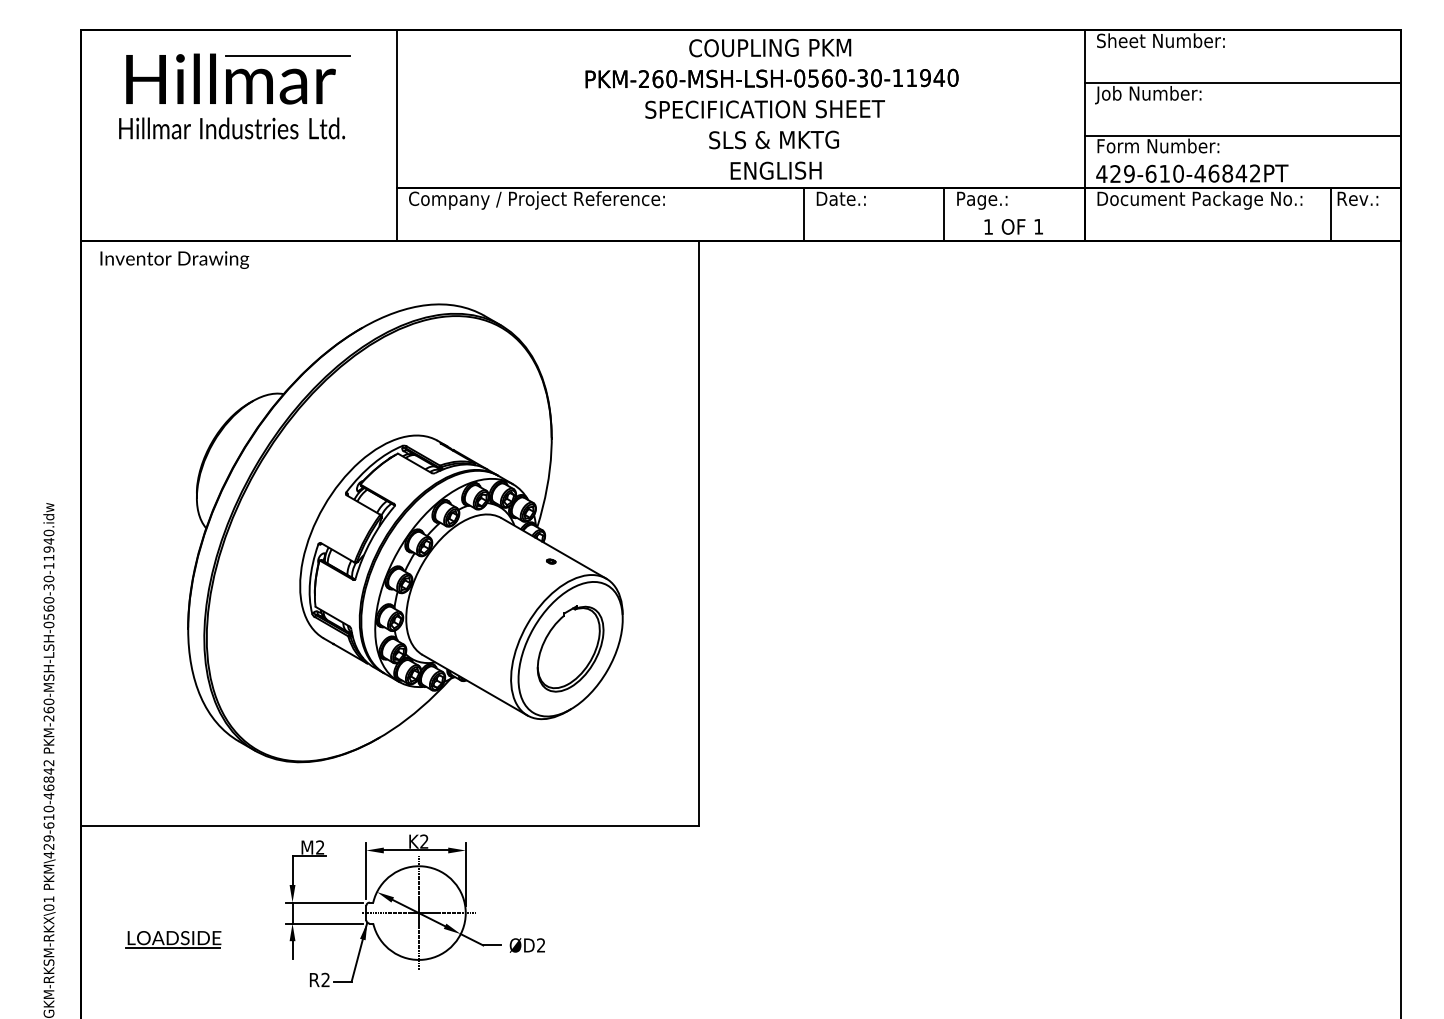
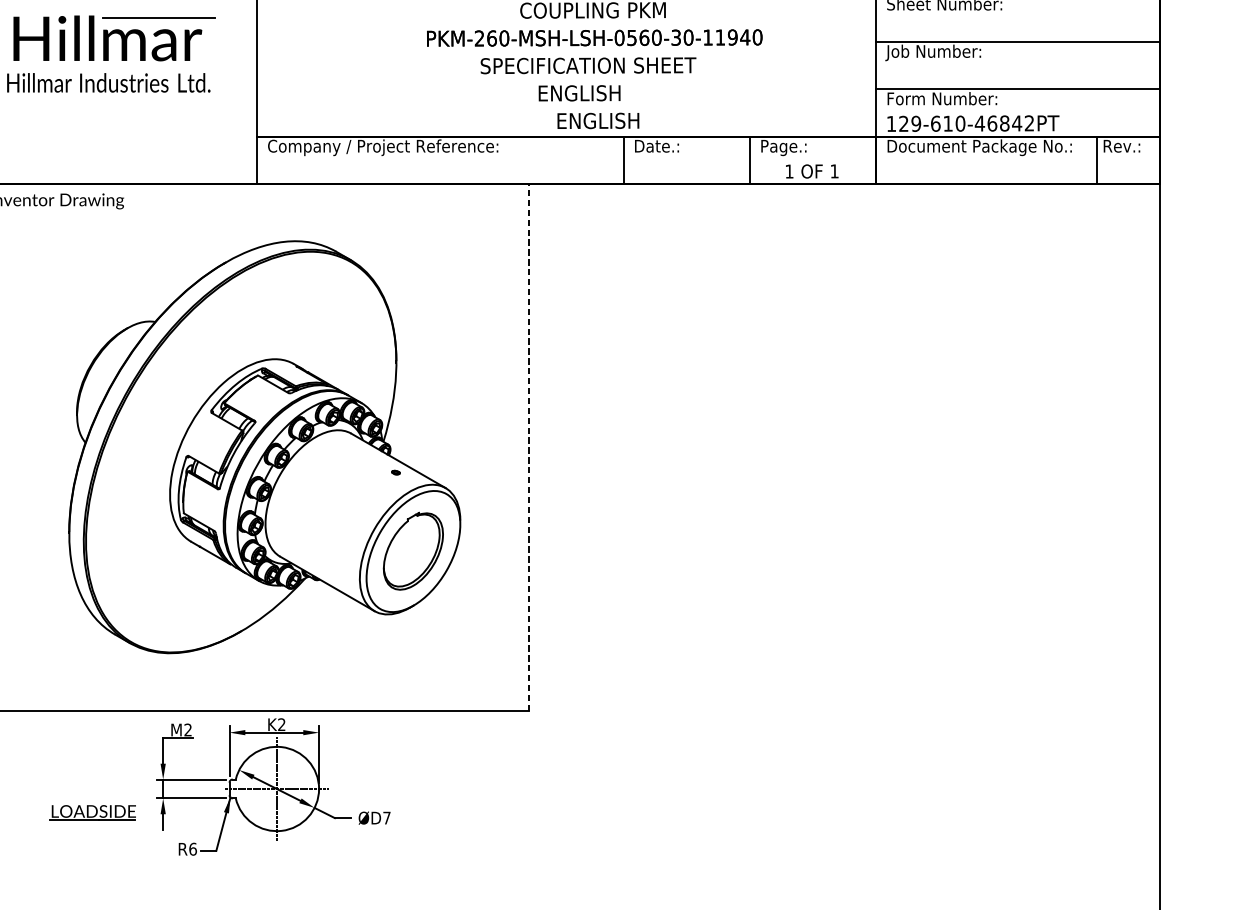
text: (774, 139) -> (596, 92), SLS & MKTG -> ENGLISH
text: (1101, 173) -> (891, 123), 429-610-46842PT -> 129-610-46842PT
line: (699, 533) -> (529, 447), solid -> dashed
part: (173, 939) -> (92, 812), moved
text: (541, 945) -> (387, 818), ØD2 -> ØD7
text: (325, 979) -> (192, 848), R2 -> R6

